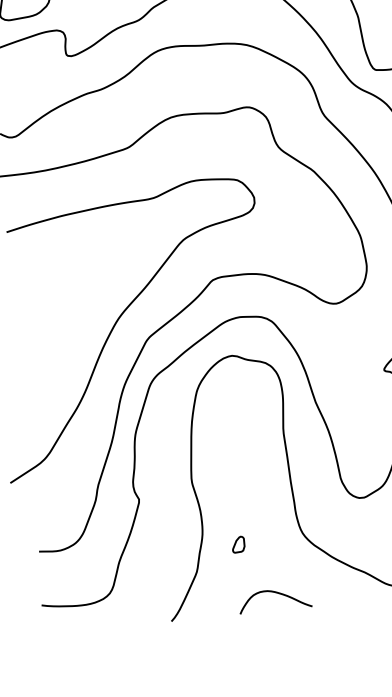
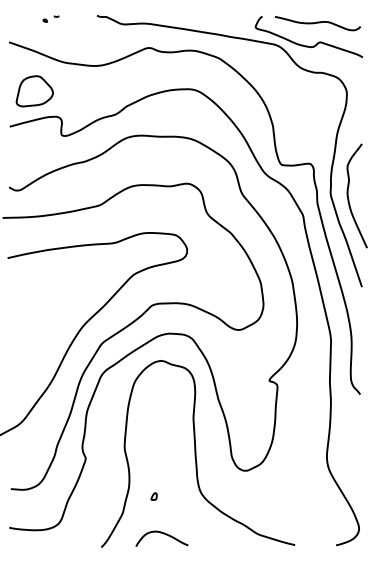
part: (237, 544) -> (153, 496), size x0.62
curve: (276, 594) -> (163, 534), moved

